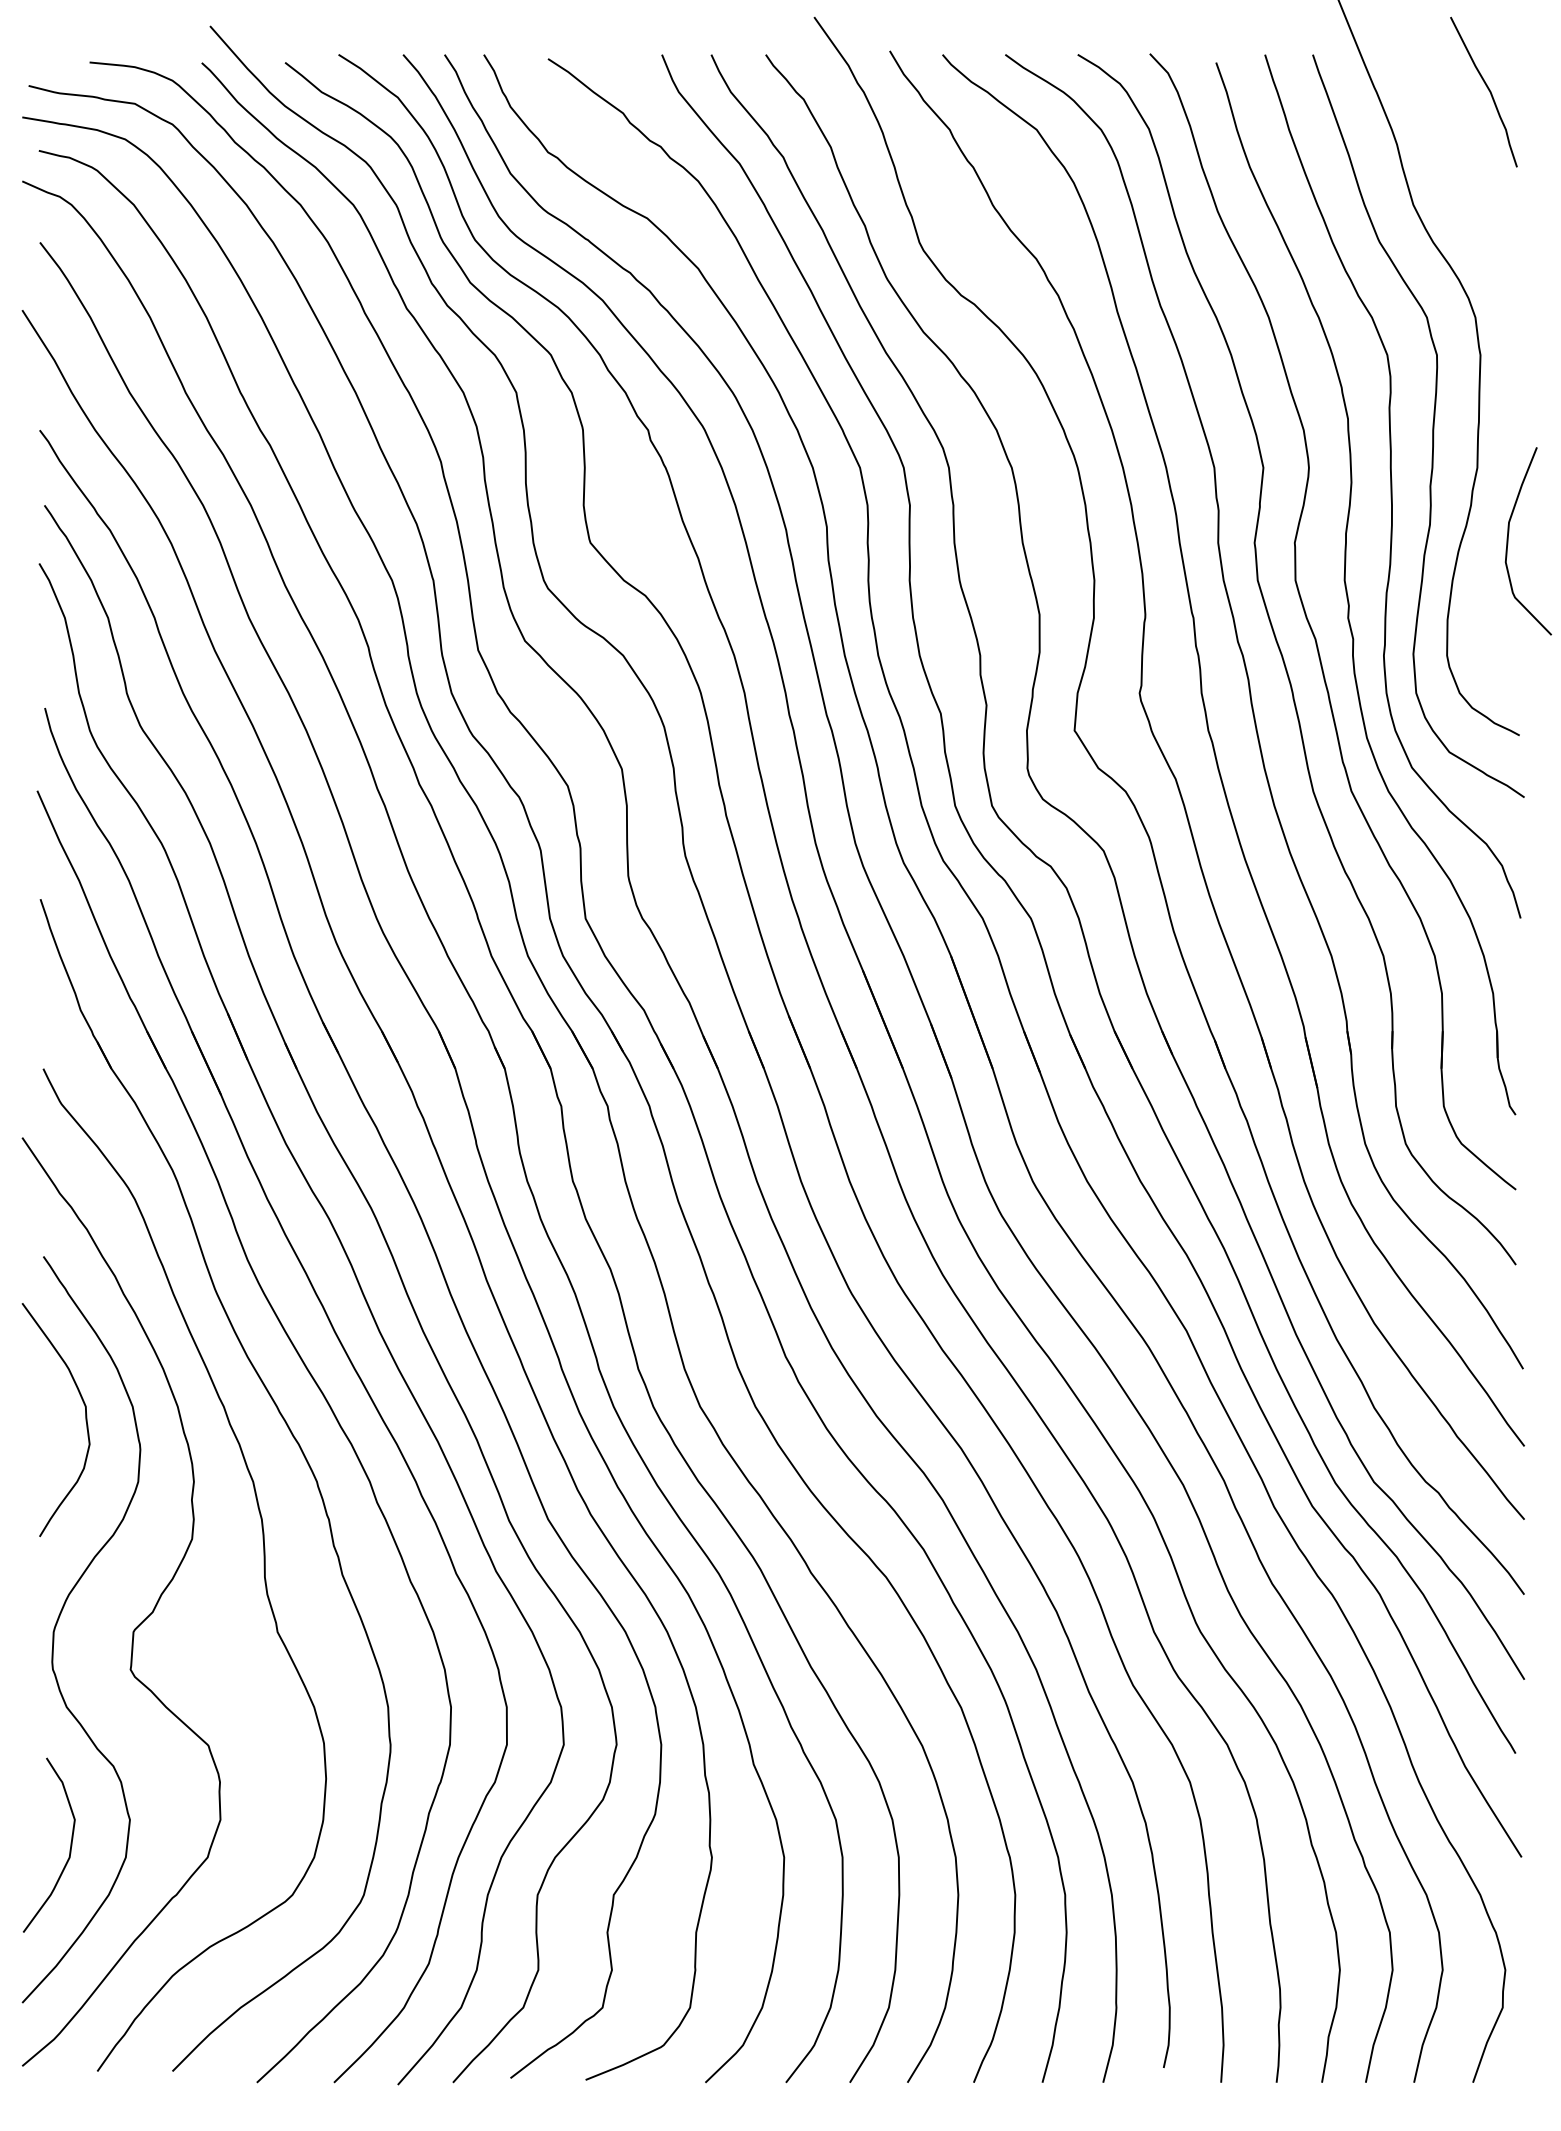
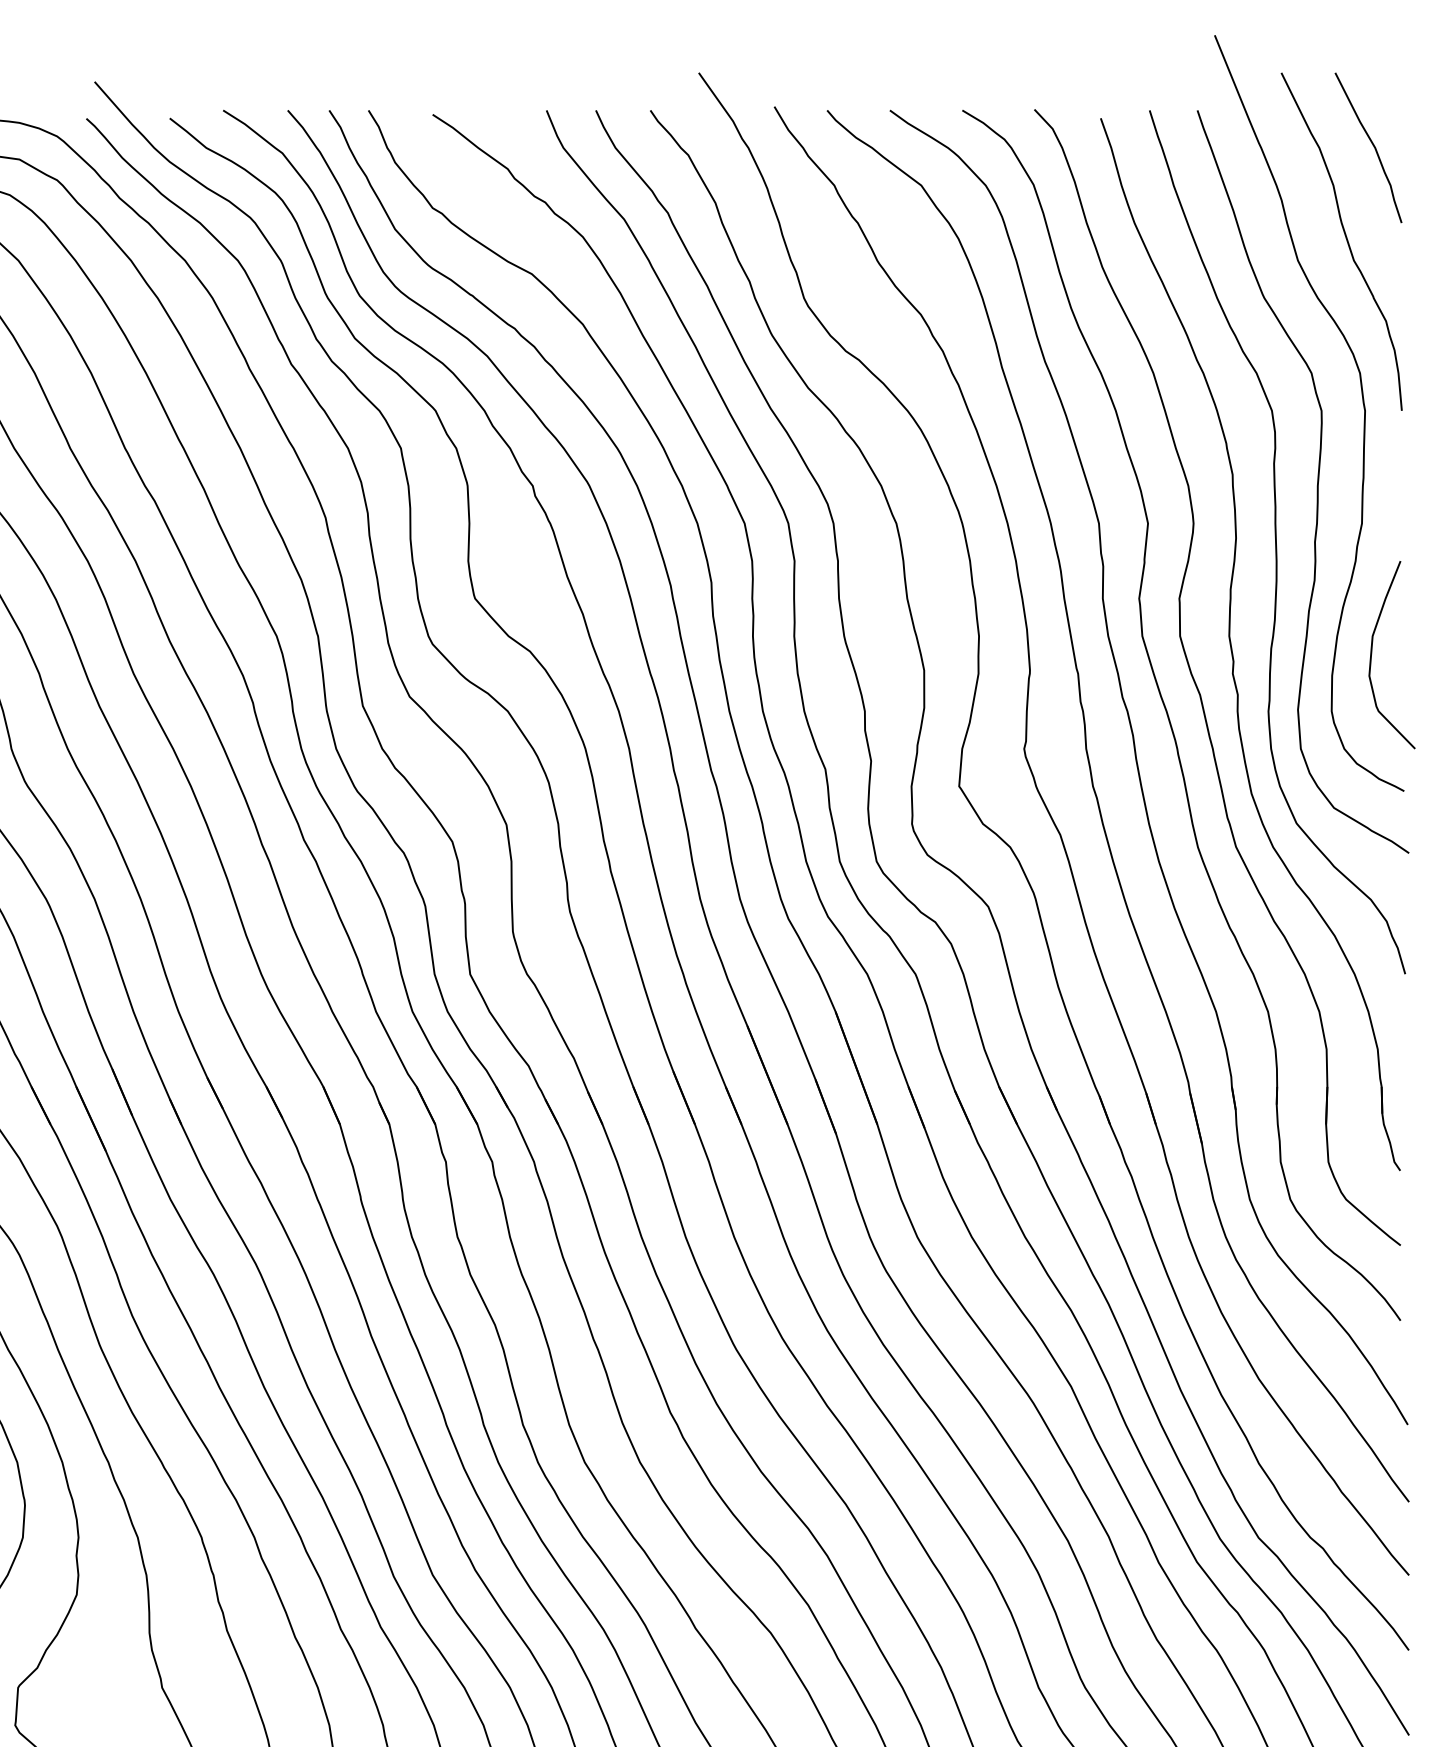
curve: (1461, 184) -> (1346, 240), added
curve: (1508, 541) -> (1372, 655), moved

